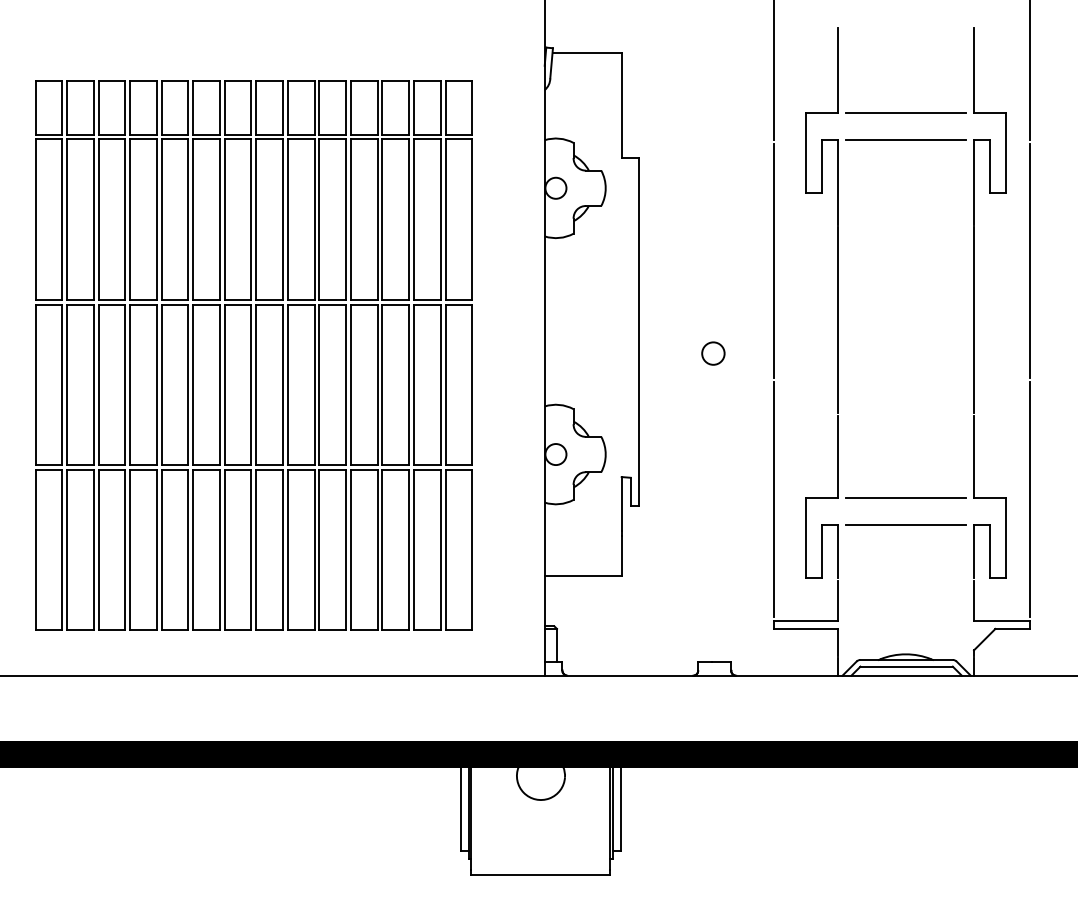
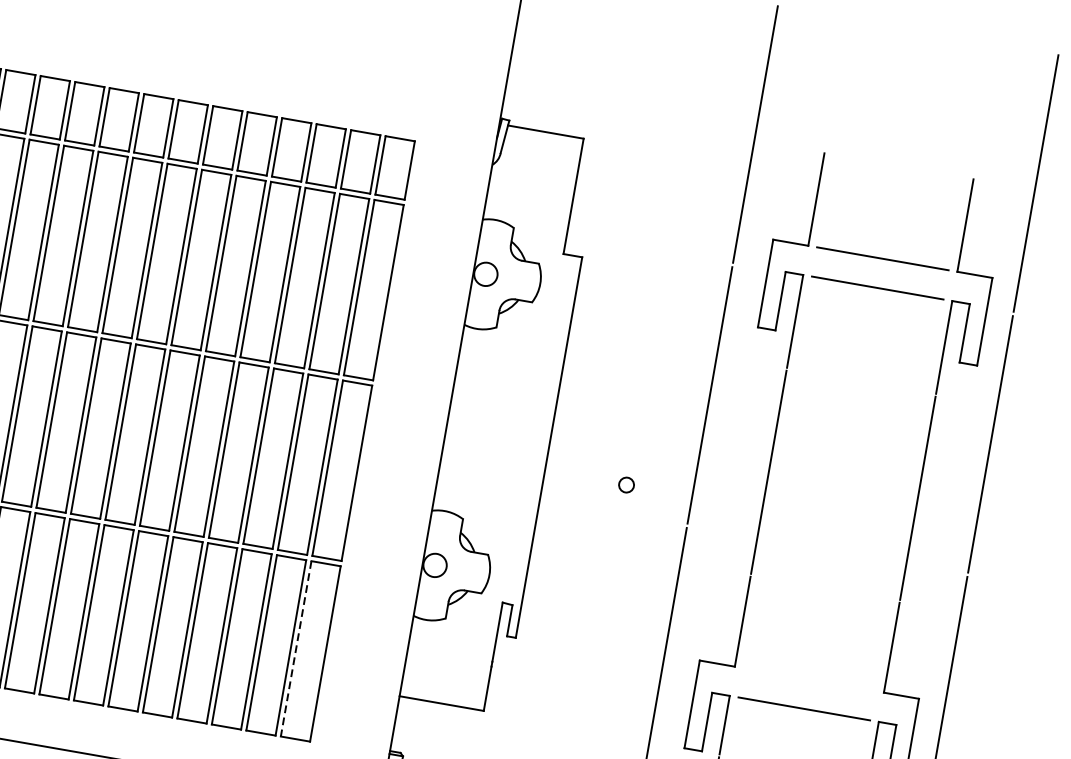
circle: (713, 353) -> (626, 485), size x0.6
line: (905, 497) -> (809, 679), removed
line: (445, 550) -> (296, 649), solid -> dashed

